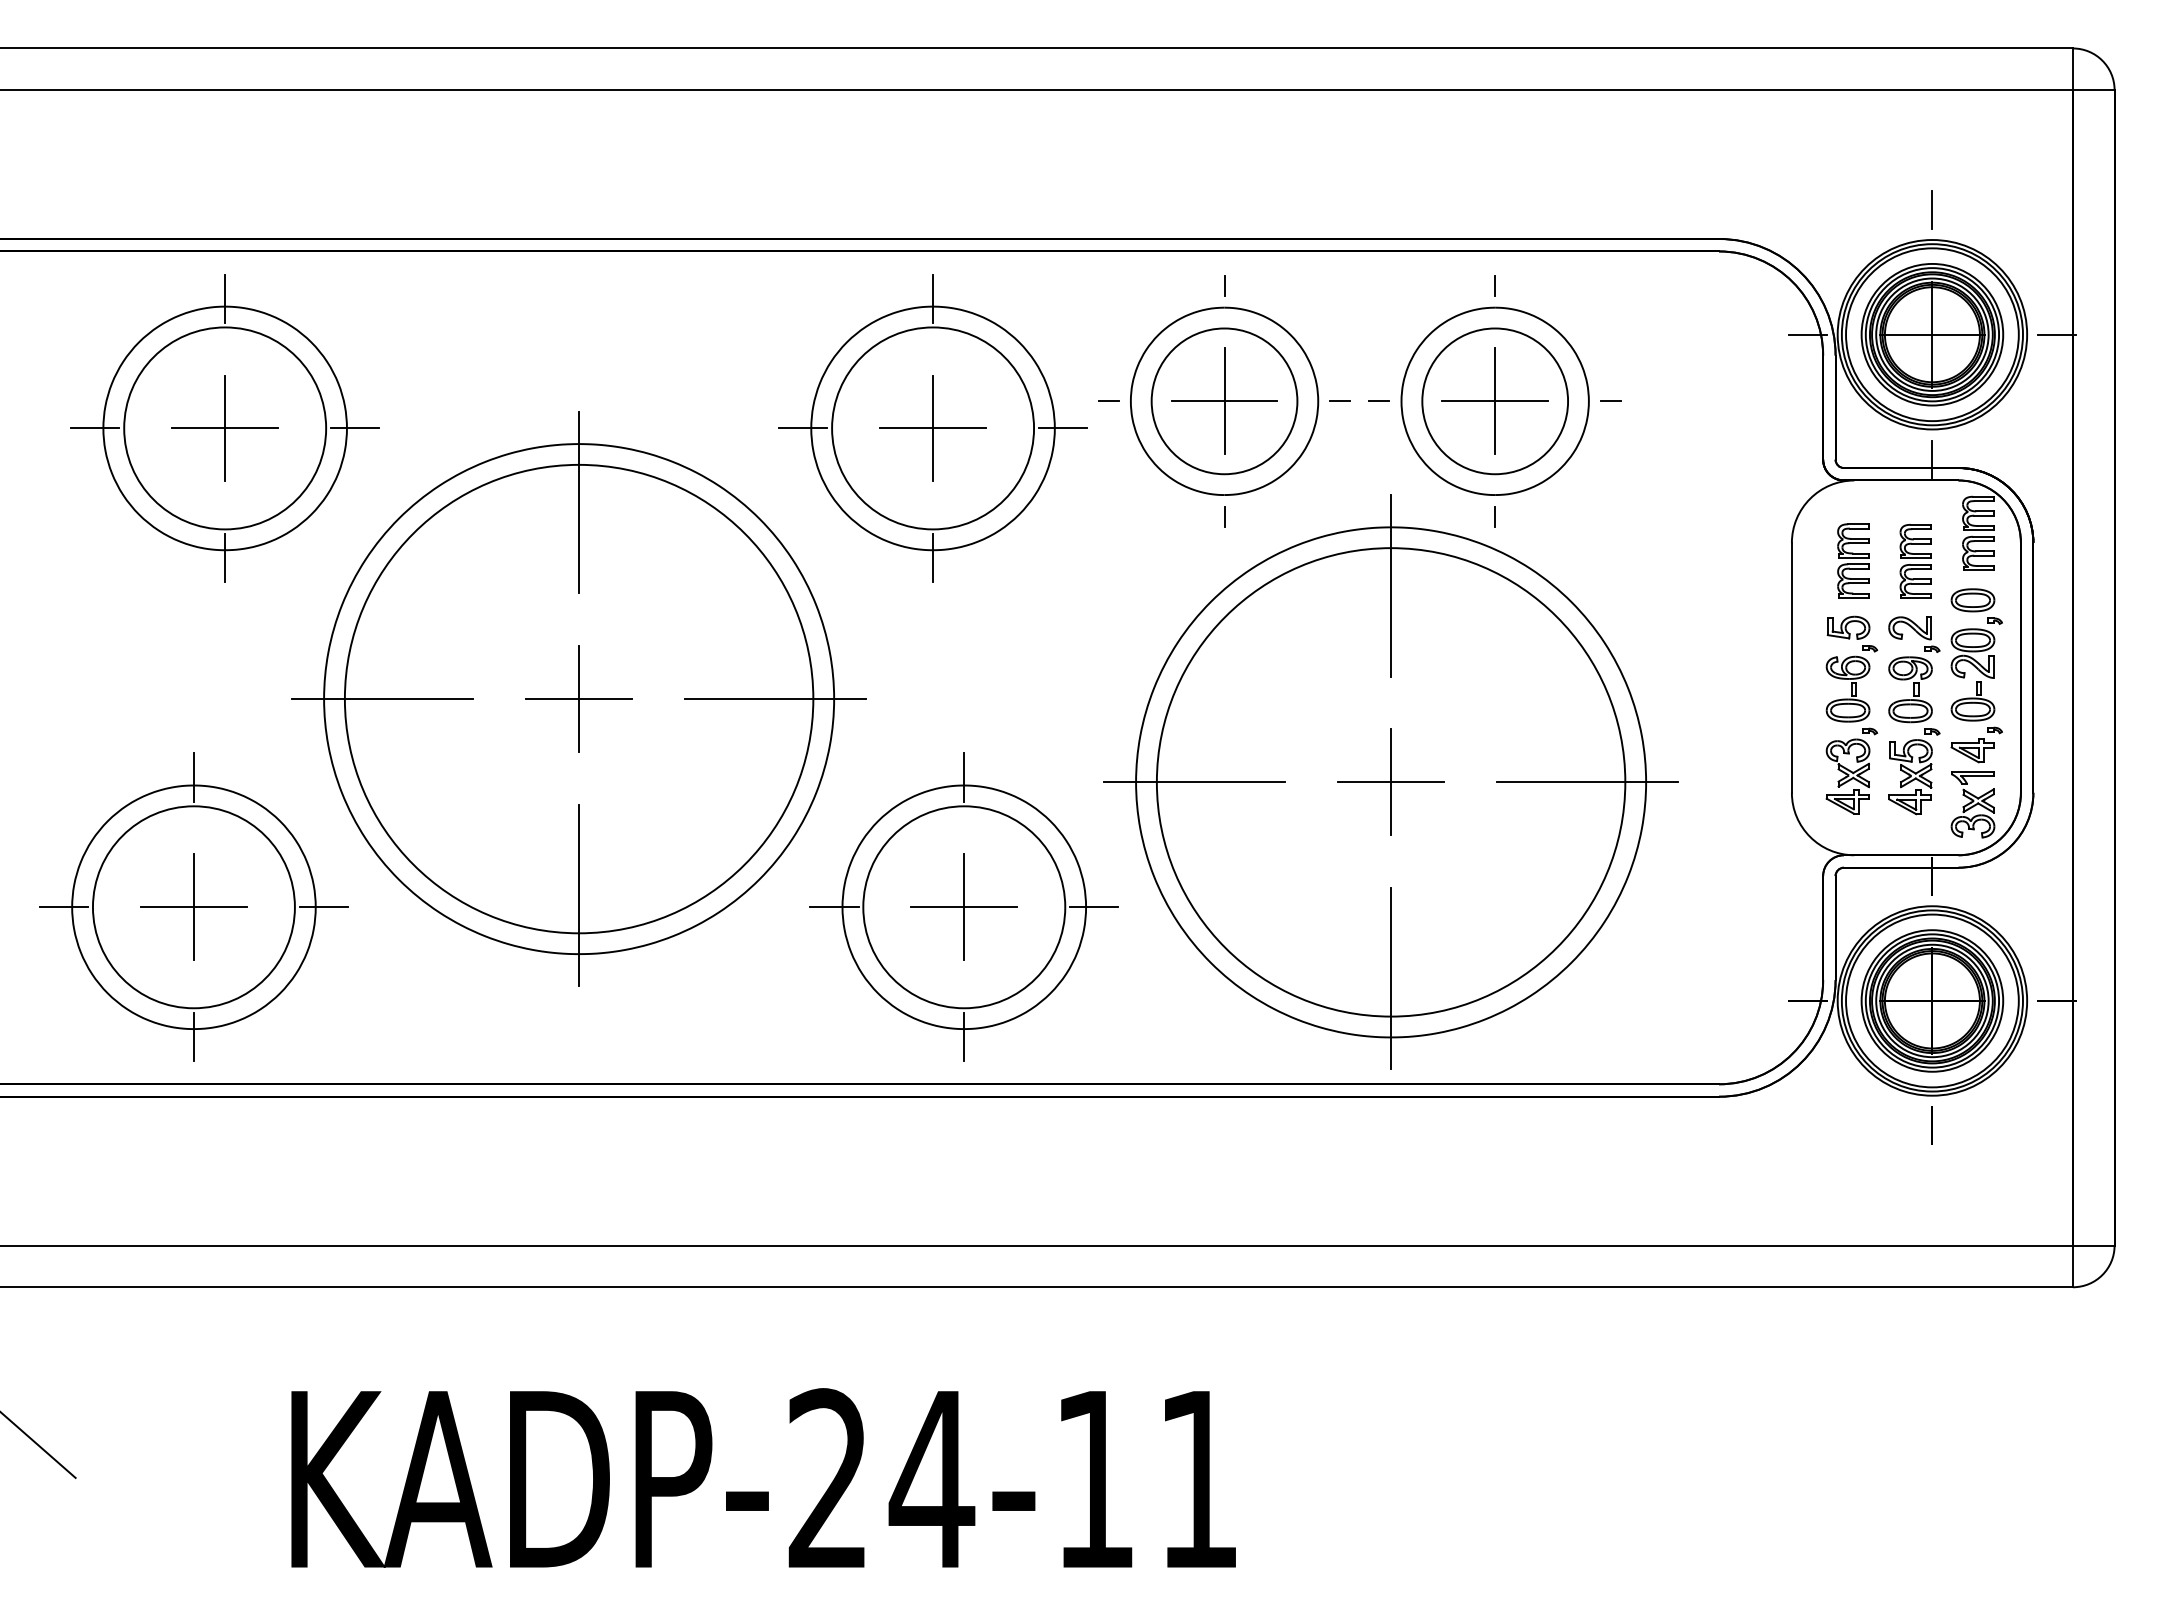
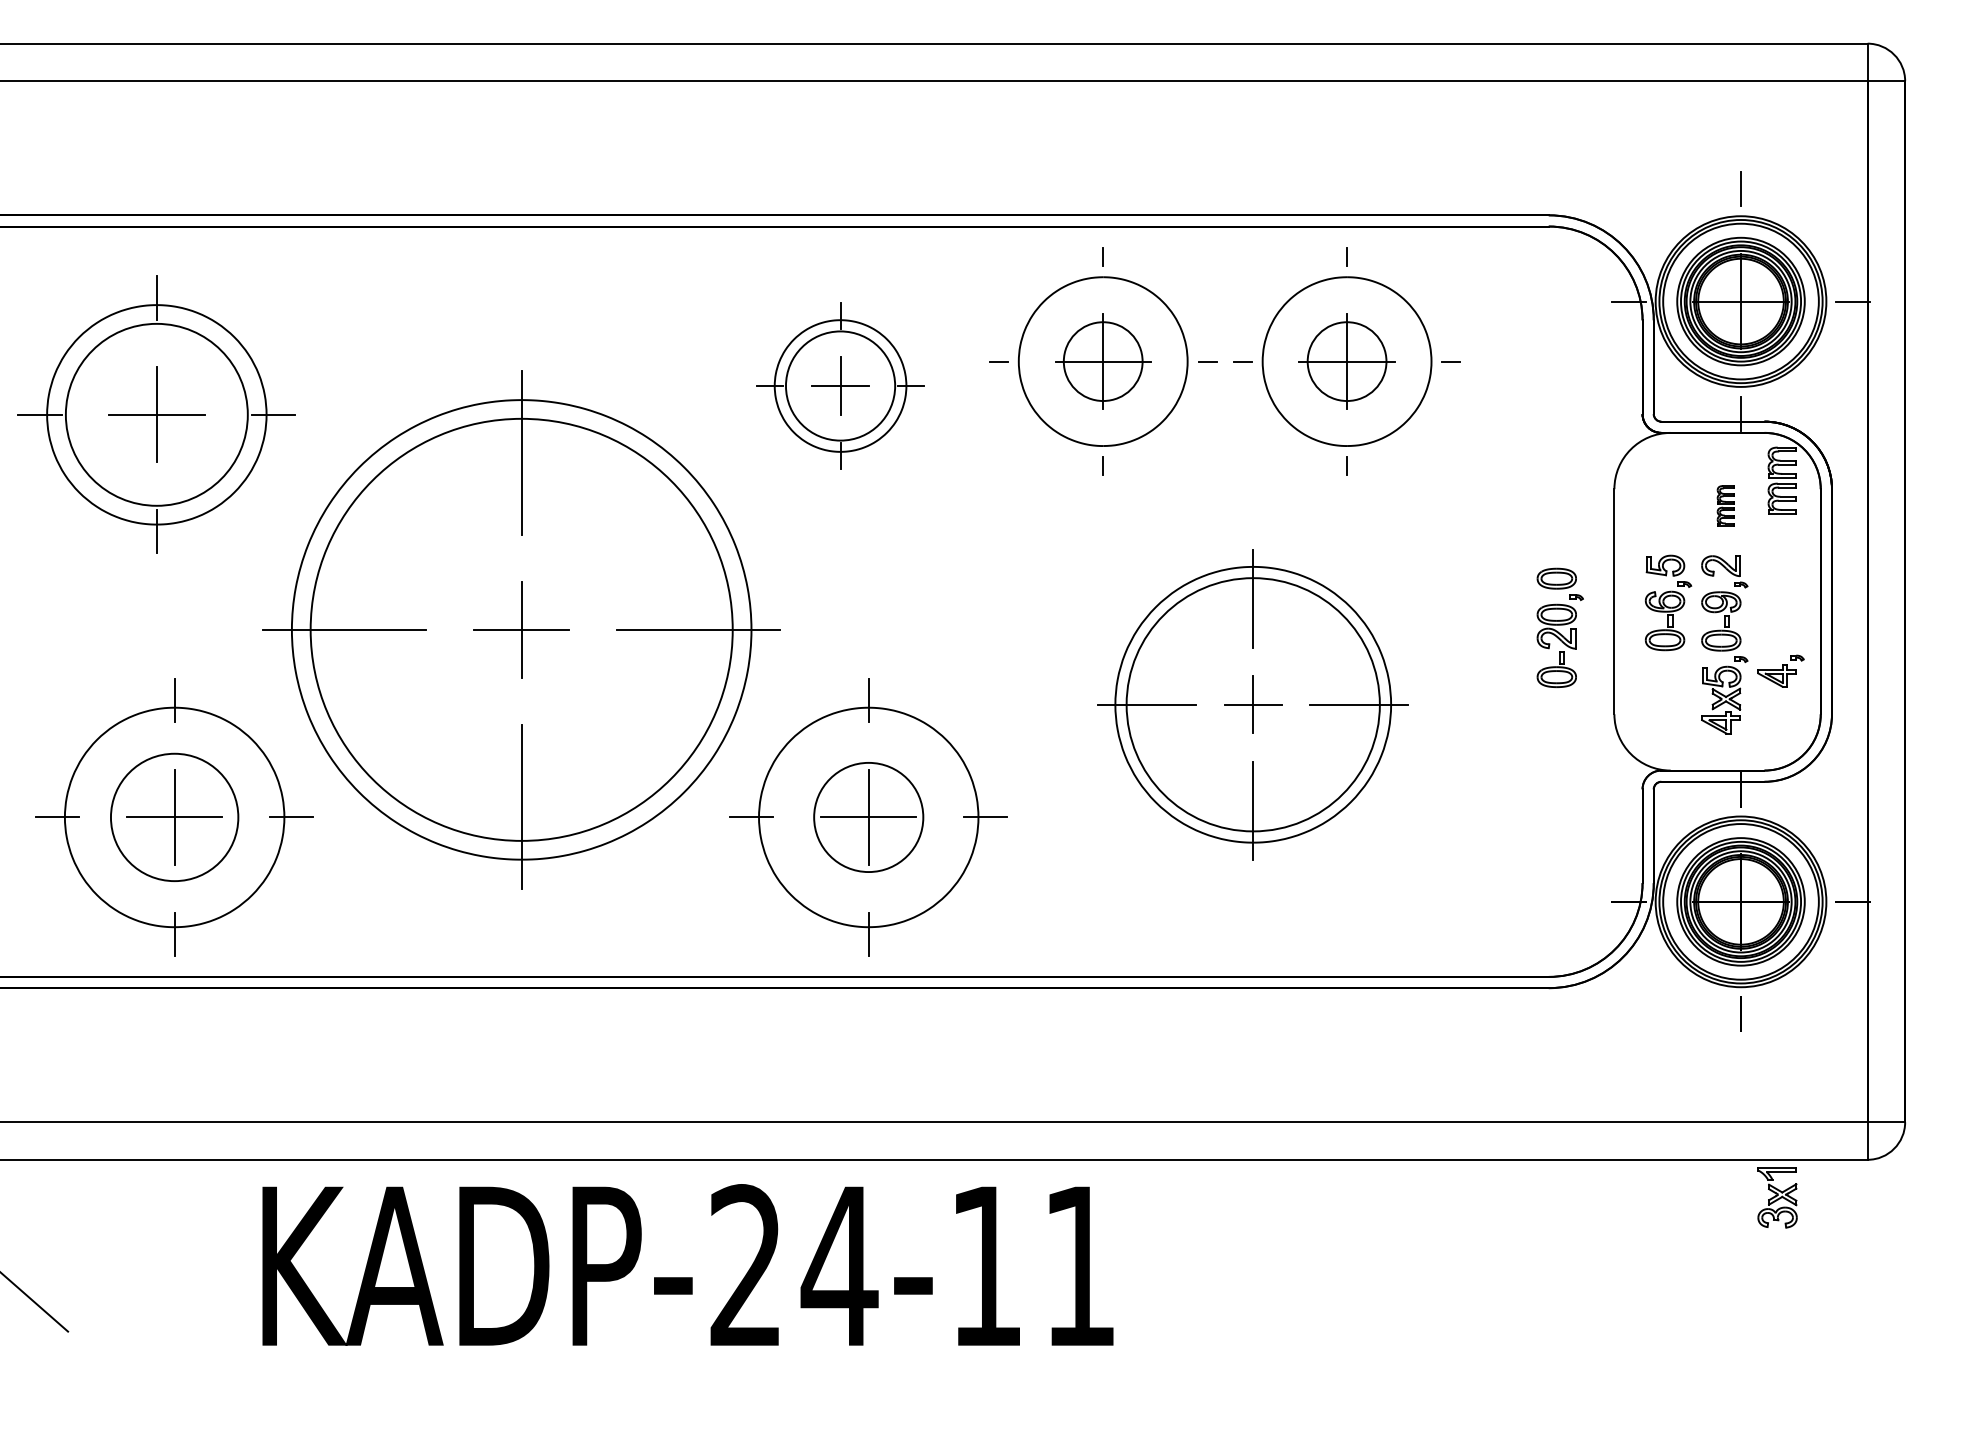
circle: (1224, 401) -> (1103, 361), size x0.6
circle: (1495, 401) -> (1347, 361), size x0.6
part: (224, 428) -> (156, 414), moved
part: (932, 428) -> (840, 386), size x0.6
part: (1853, 560) -> (1669, 505), removed
part: (1915, 561) -> (1725, 505), size x0.6
part: (1976, 654) -> (1559, 627), moved
part: (1851, 770) -> (1668, 694), removed
part: (1390, 781) -> (1252, 704), size x0.6
part: (1972, 804) -> (1777, 1197), moved
circle: (193, 907) -> (174, 817), size x0.7
circle: (964, 907) -> (868, 817), size x0.6
text: (763, 1477) -> (687, 1264), moved

